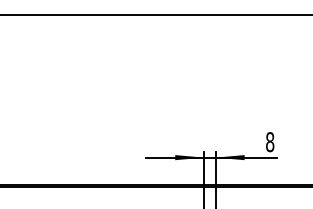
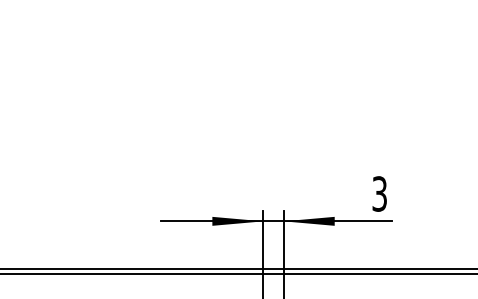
text: (270, 142) -> (380, 194), 8 -> 3

